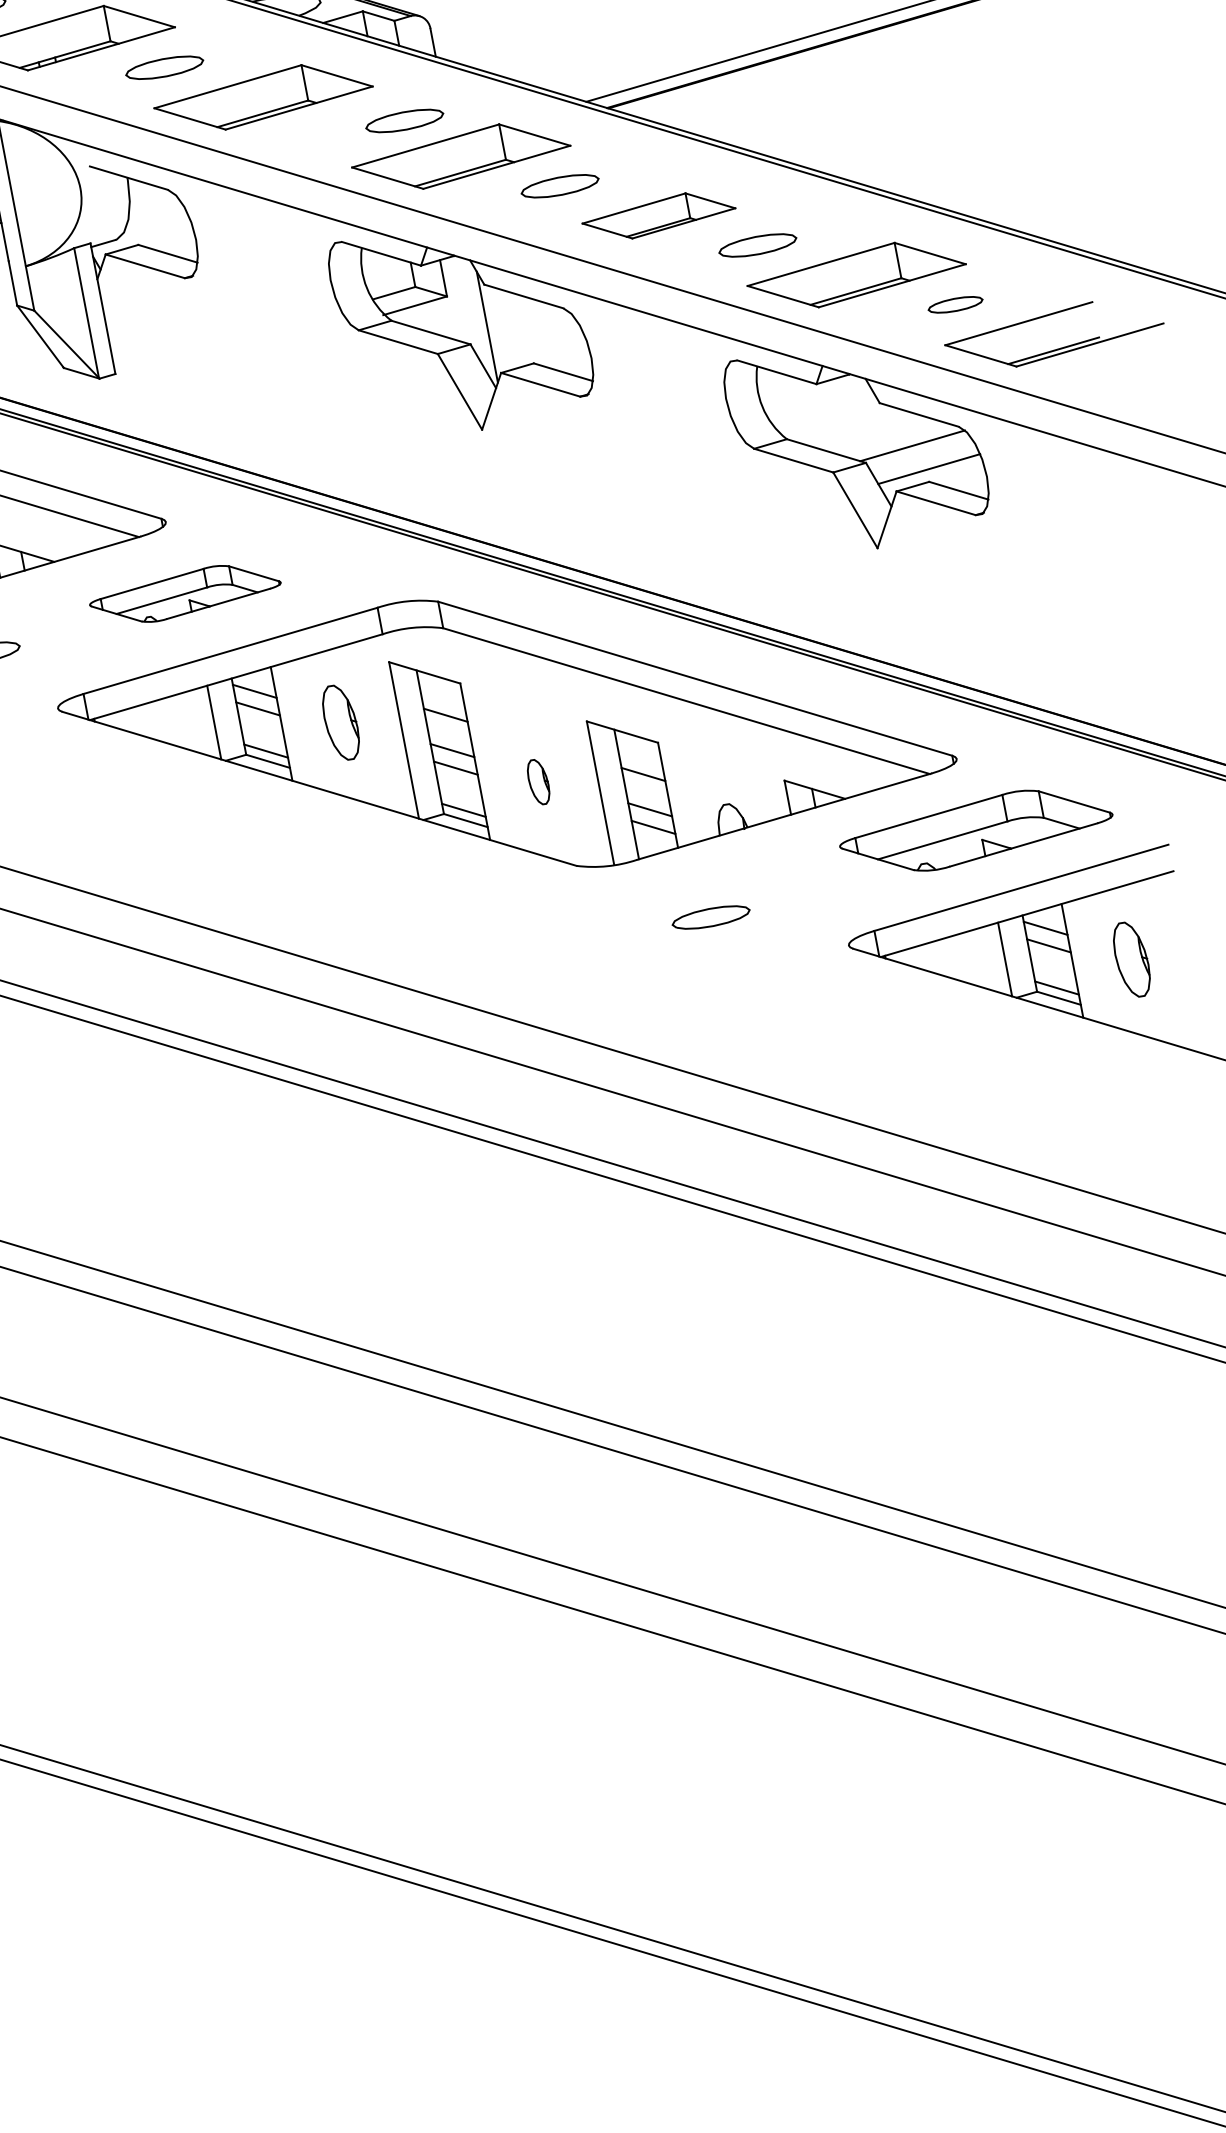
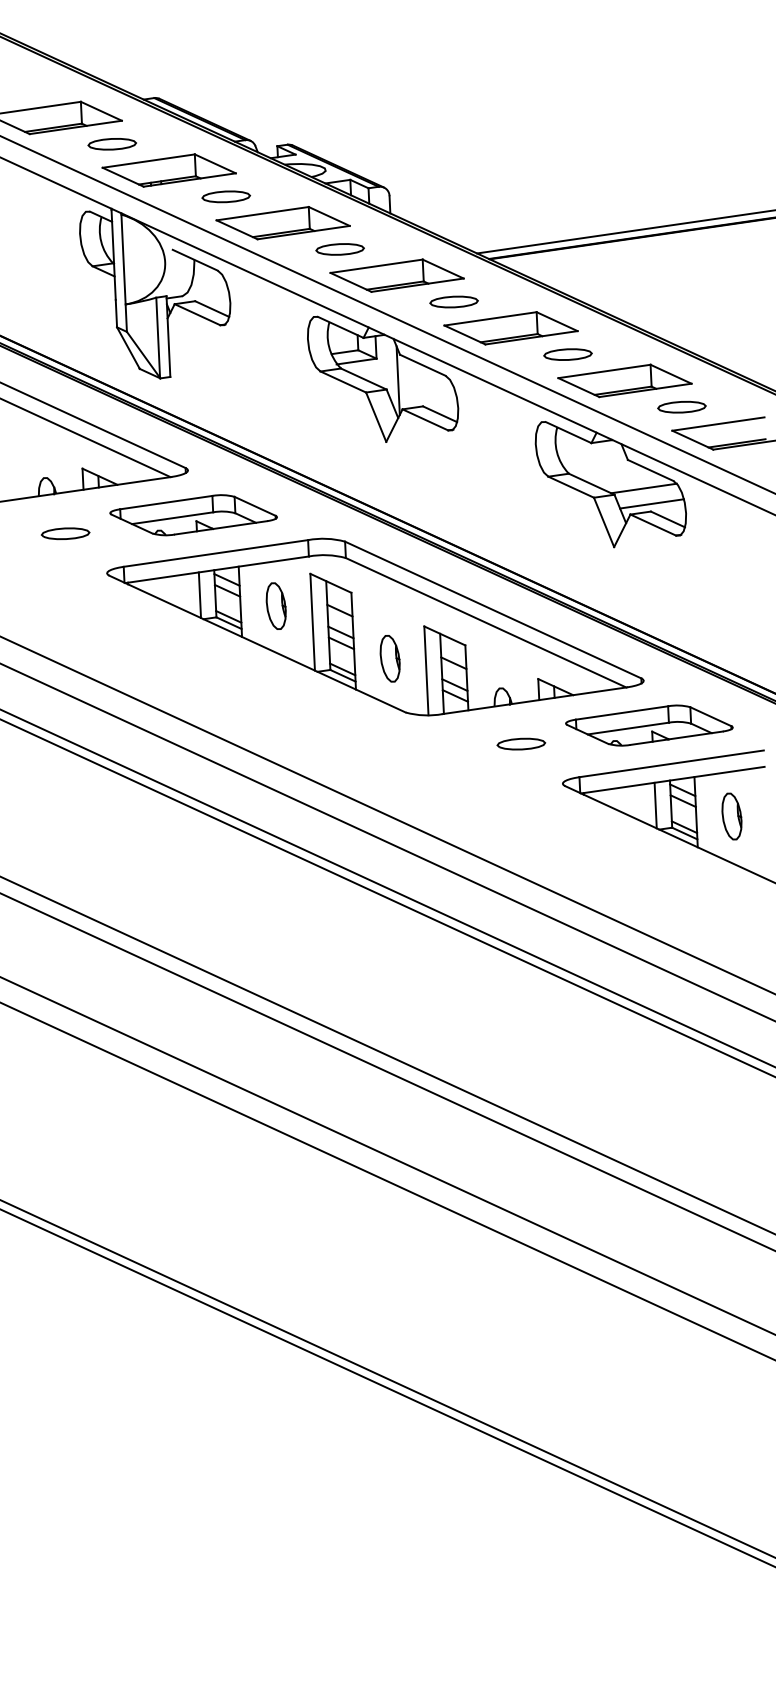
part: (403, 121) -> (339, 249), moved
part: (658, 216) -> (510, 328), size x1.43
part: (954, 305) -> (681, 407), size x1.43
part: (185, 594) -> (193, 515), size x1.43
part: (537, 781) -> (389, 658), size x1.67
part: (711, 916) -> (521, 743), moved

